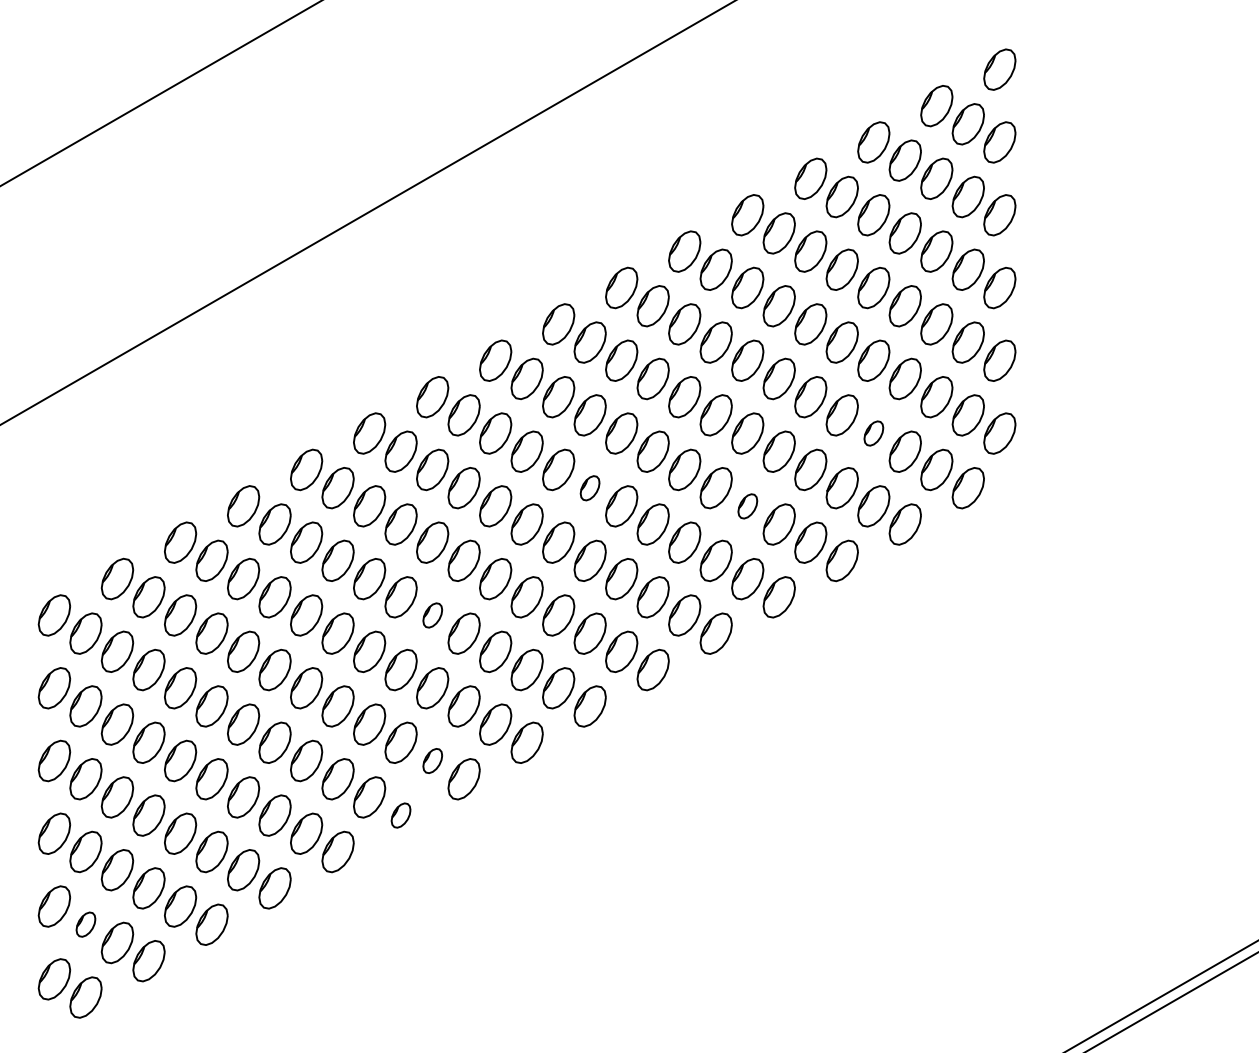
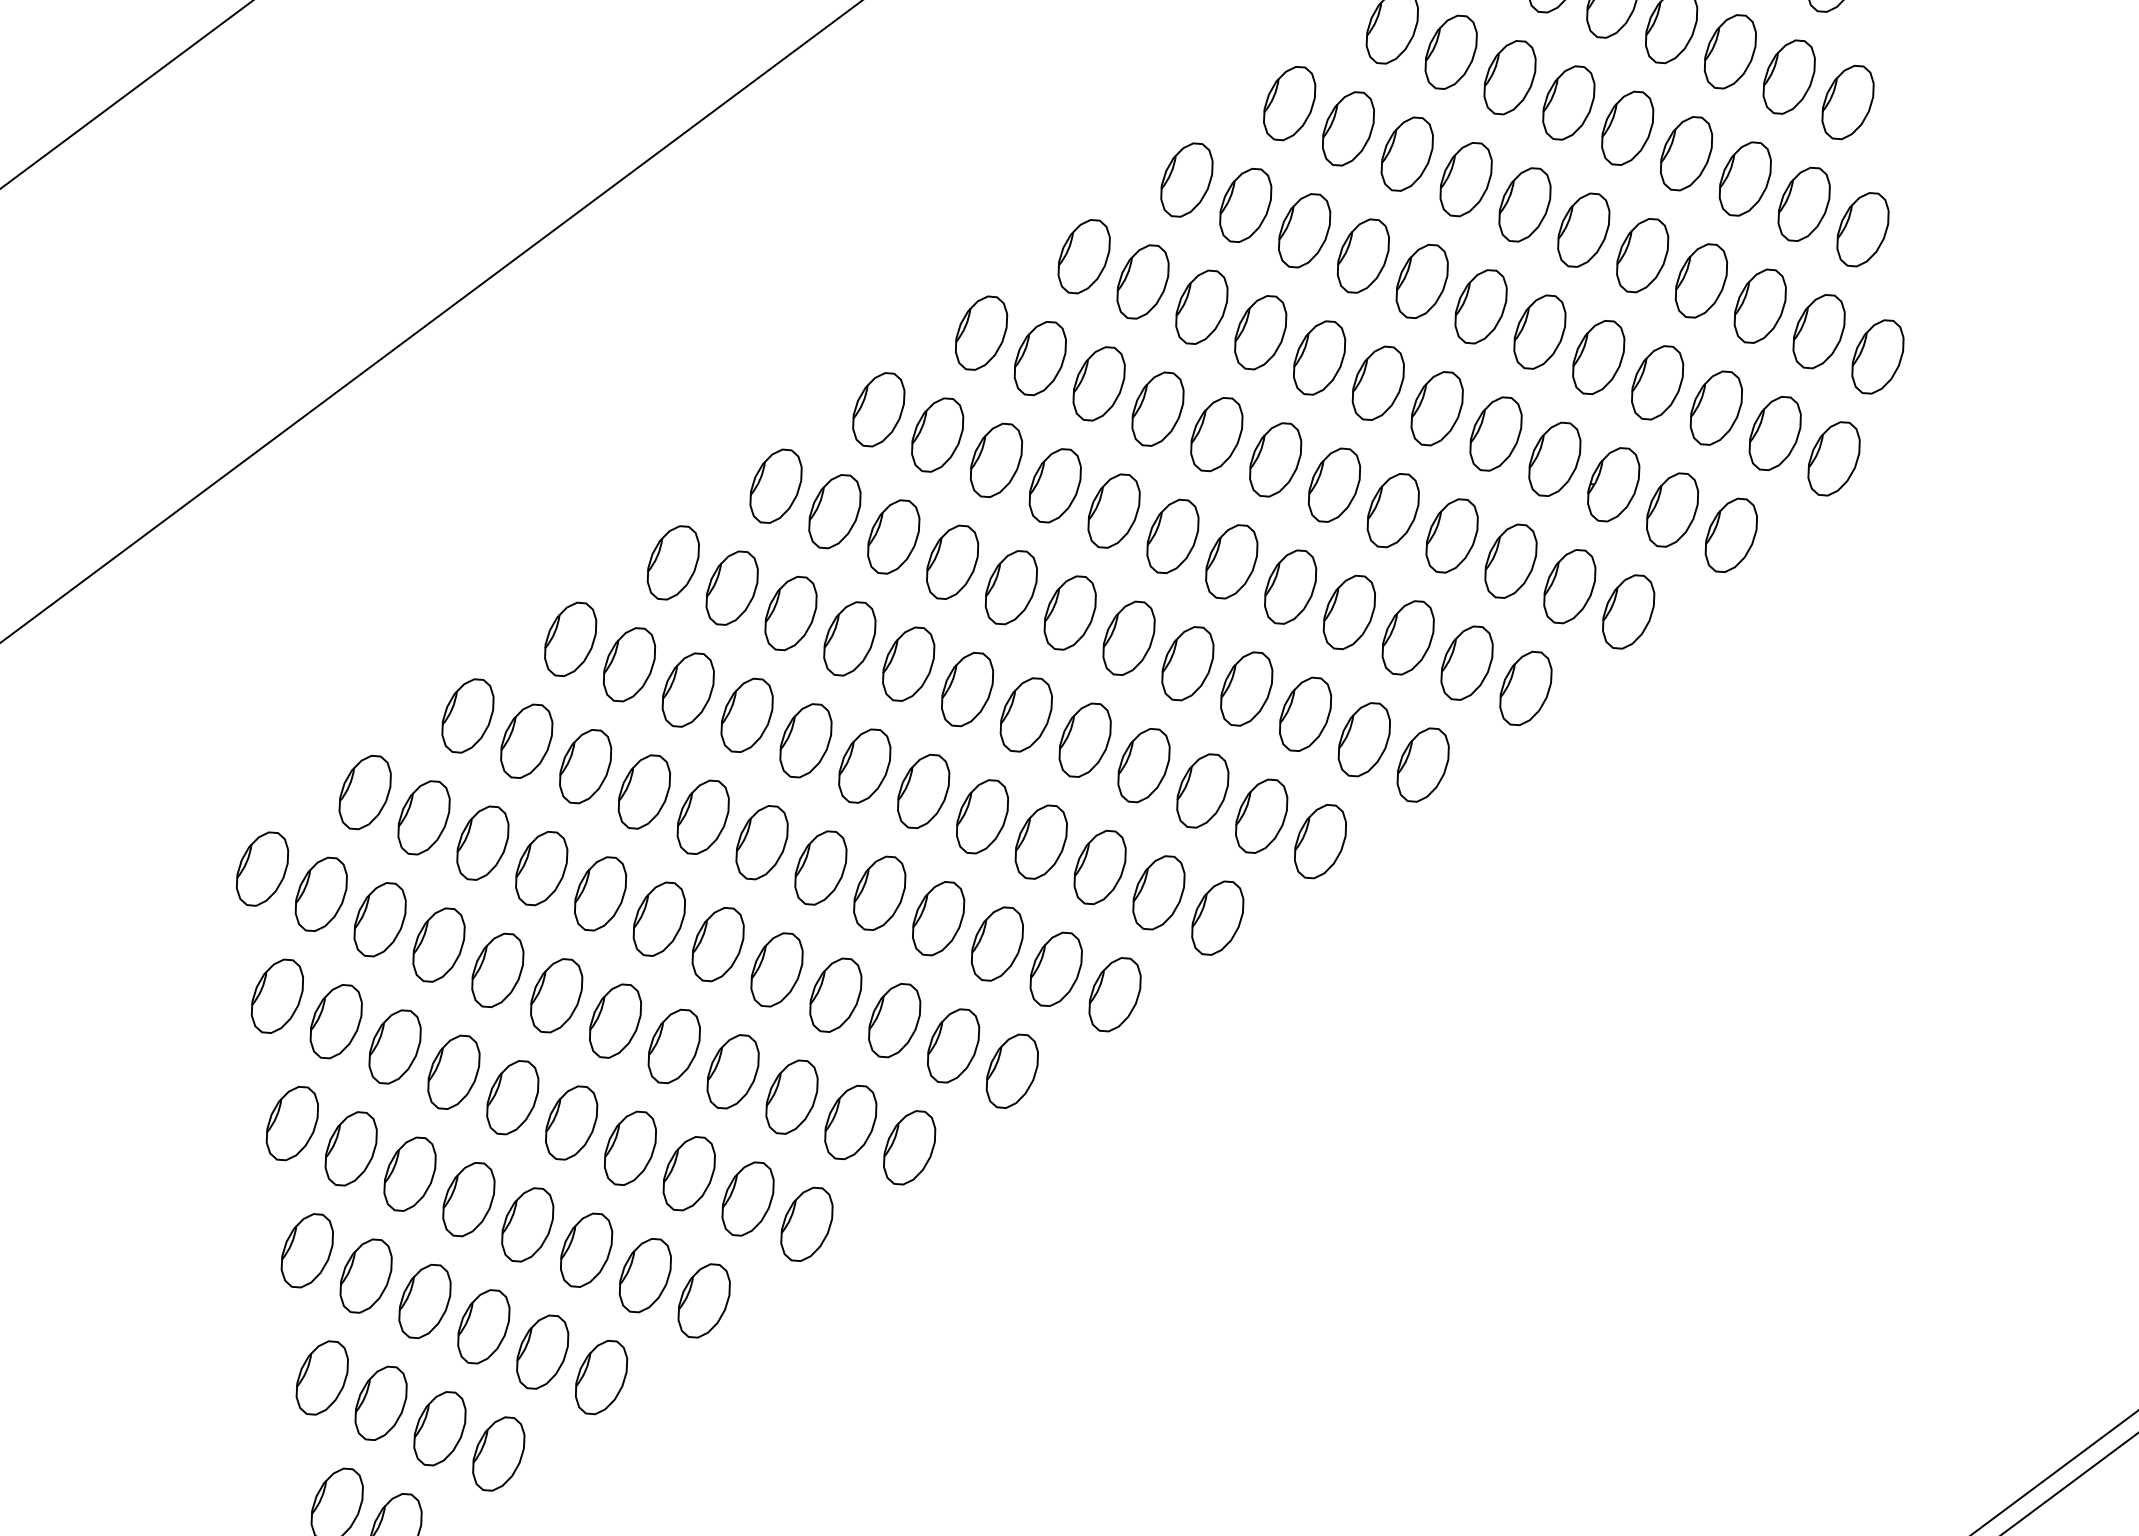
part: (873, 433) -> (1656, 382), size x1.67
part: (589, 488) -> (1171, 537), size x1.67
part: (747, 506) -> (1451, 536), size x1.67
part: (432, 615) -> (923, 791), size x1.67
part: (432, 760) -> (953, 1045), size x1.67
part: (400, 815) -> (908, 1147), size x1.67
part: (85, 924) -> (380, 1403), size x1.67

